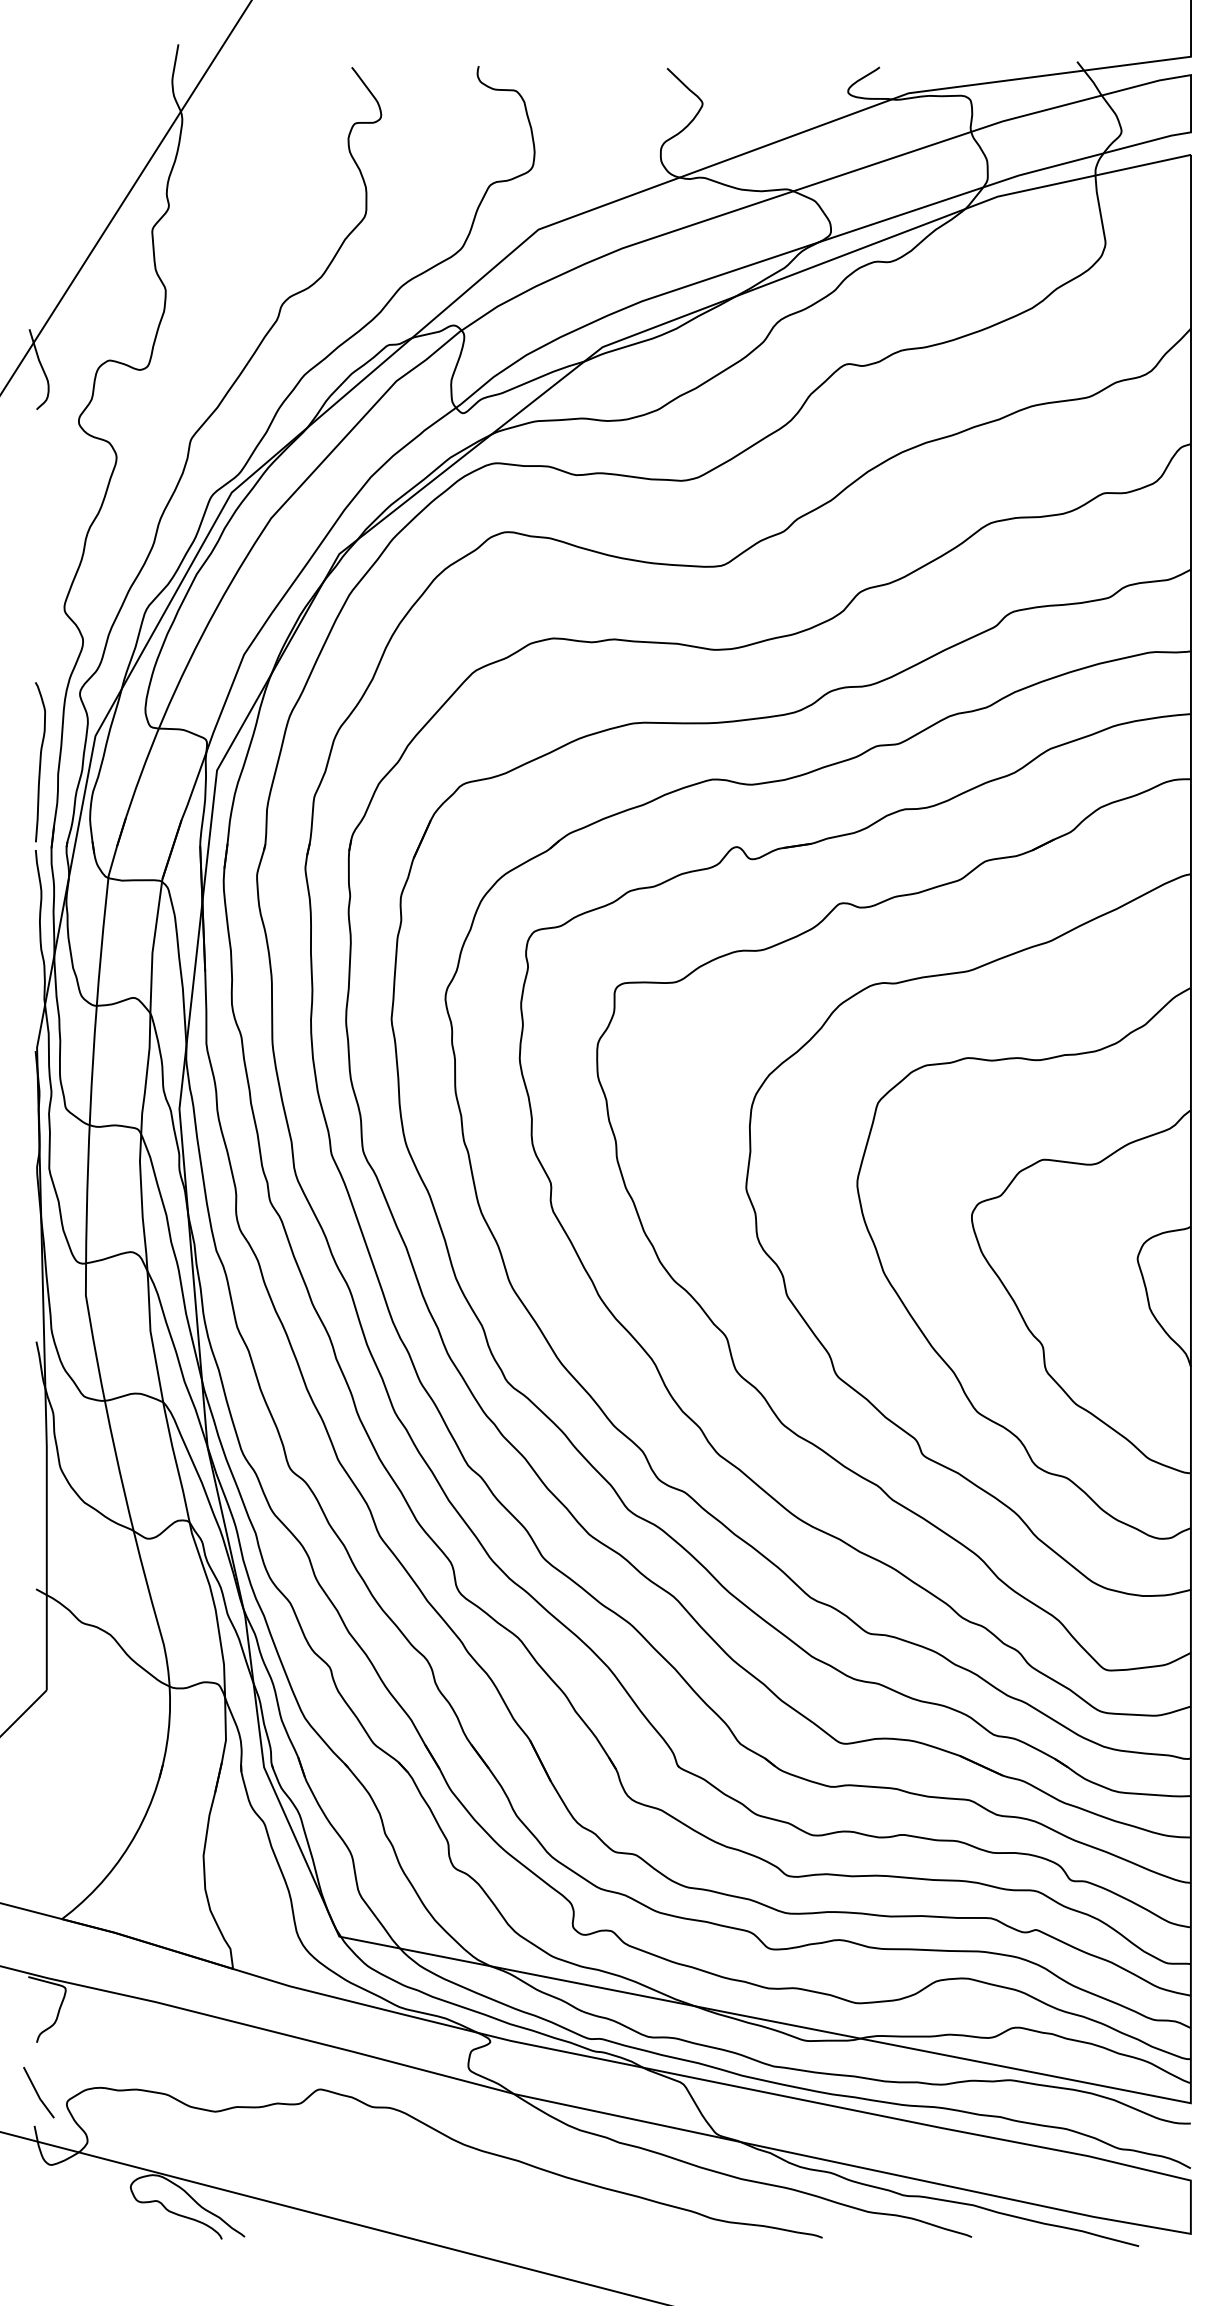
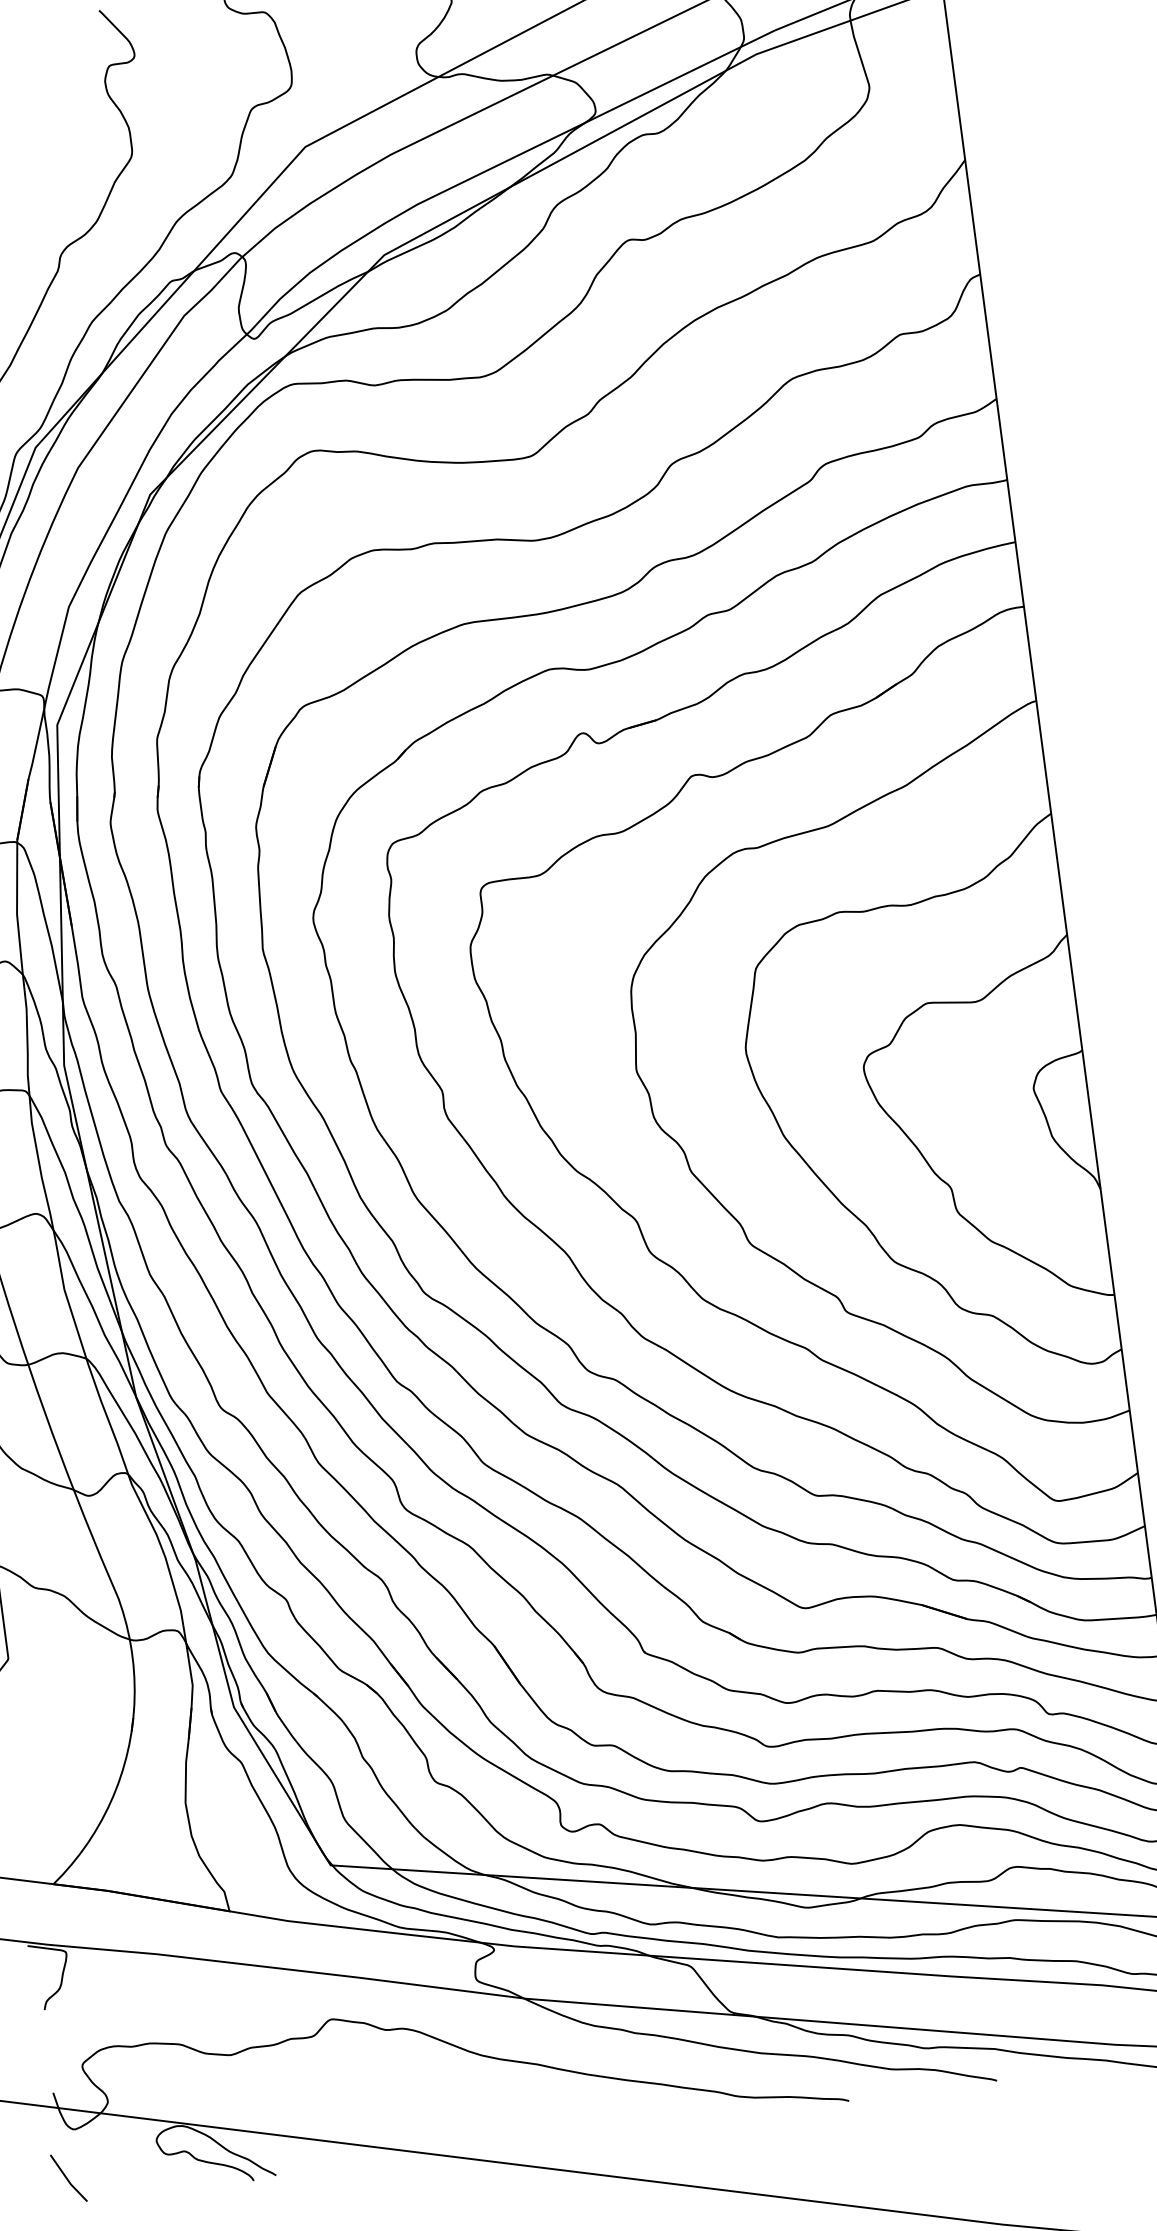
line: (37, 2092) -> (67, 2178), moved

